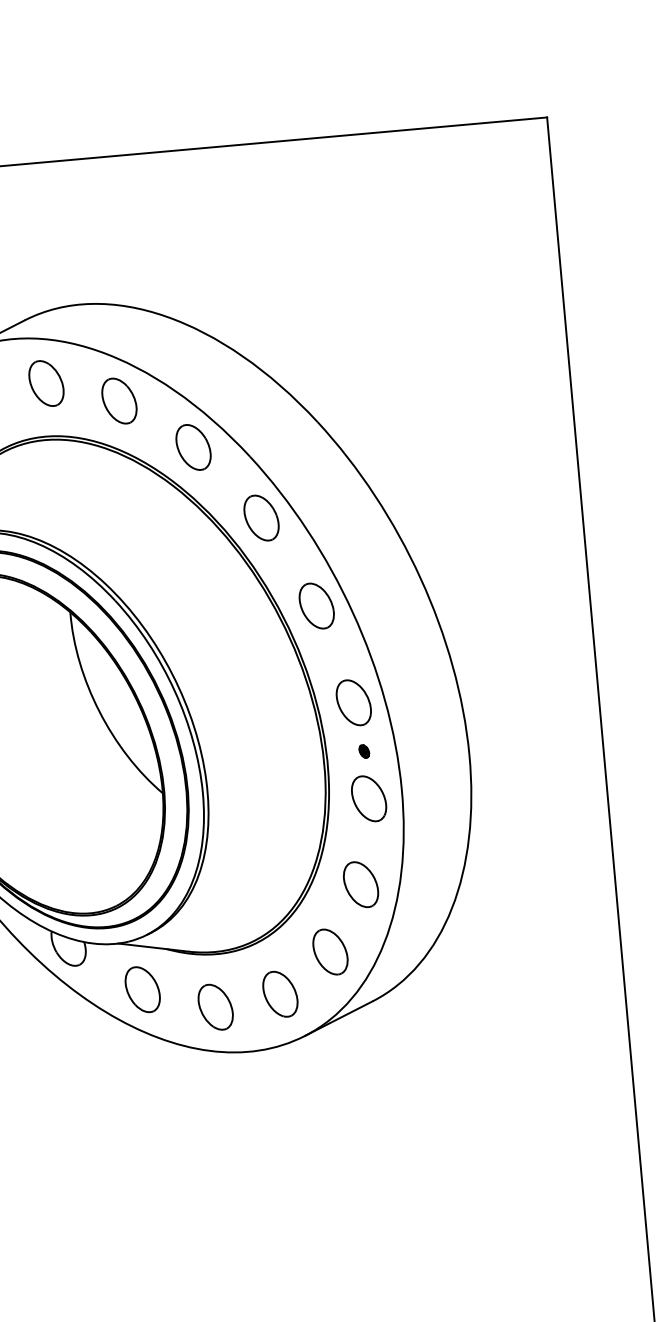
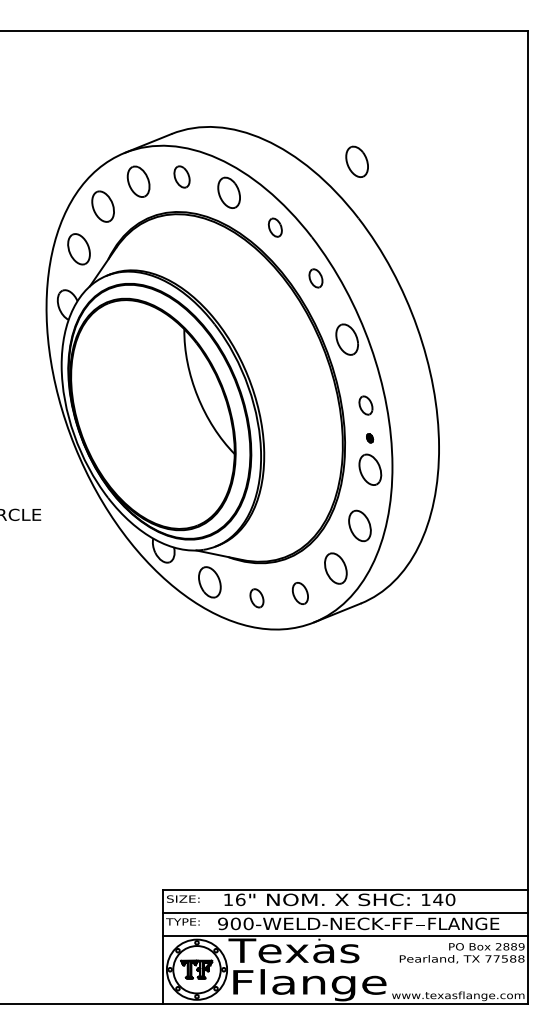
part: (306, 336) -> (356, 161), added
part: (45, 382) -> (181, 176), size x0.7
part: (193, 446) -> (275, 227), size x0.6
part: (260, 518) -> (315, 278), size x0.6
part: (353, 702) -> (365, 405), size x0.6
part: (280, 994) -> (300, 593), size x0.7
part: (215, 1007) -> (256, 598), size x0.6

